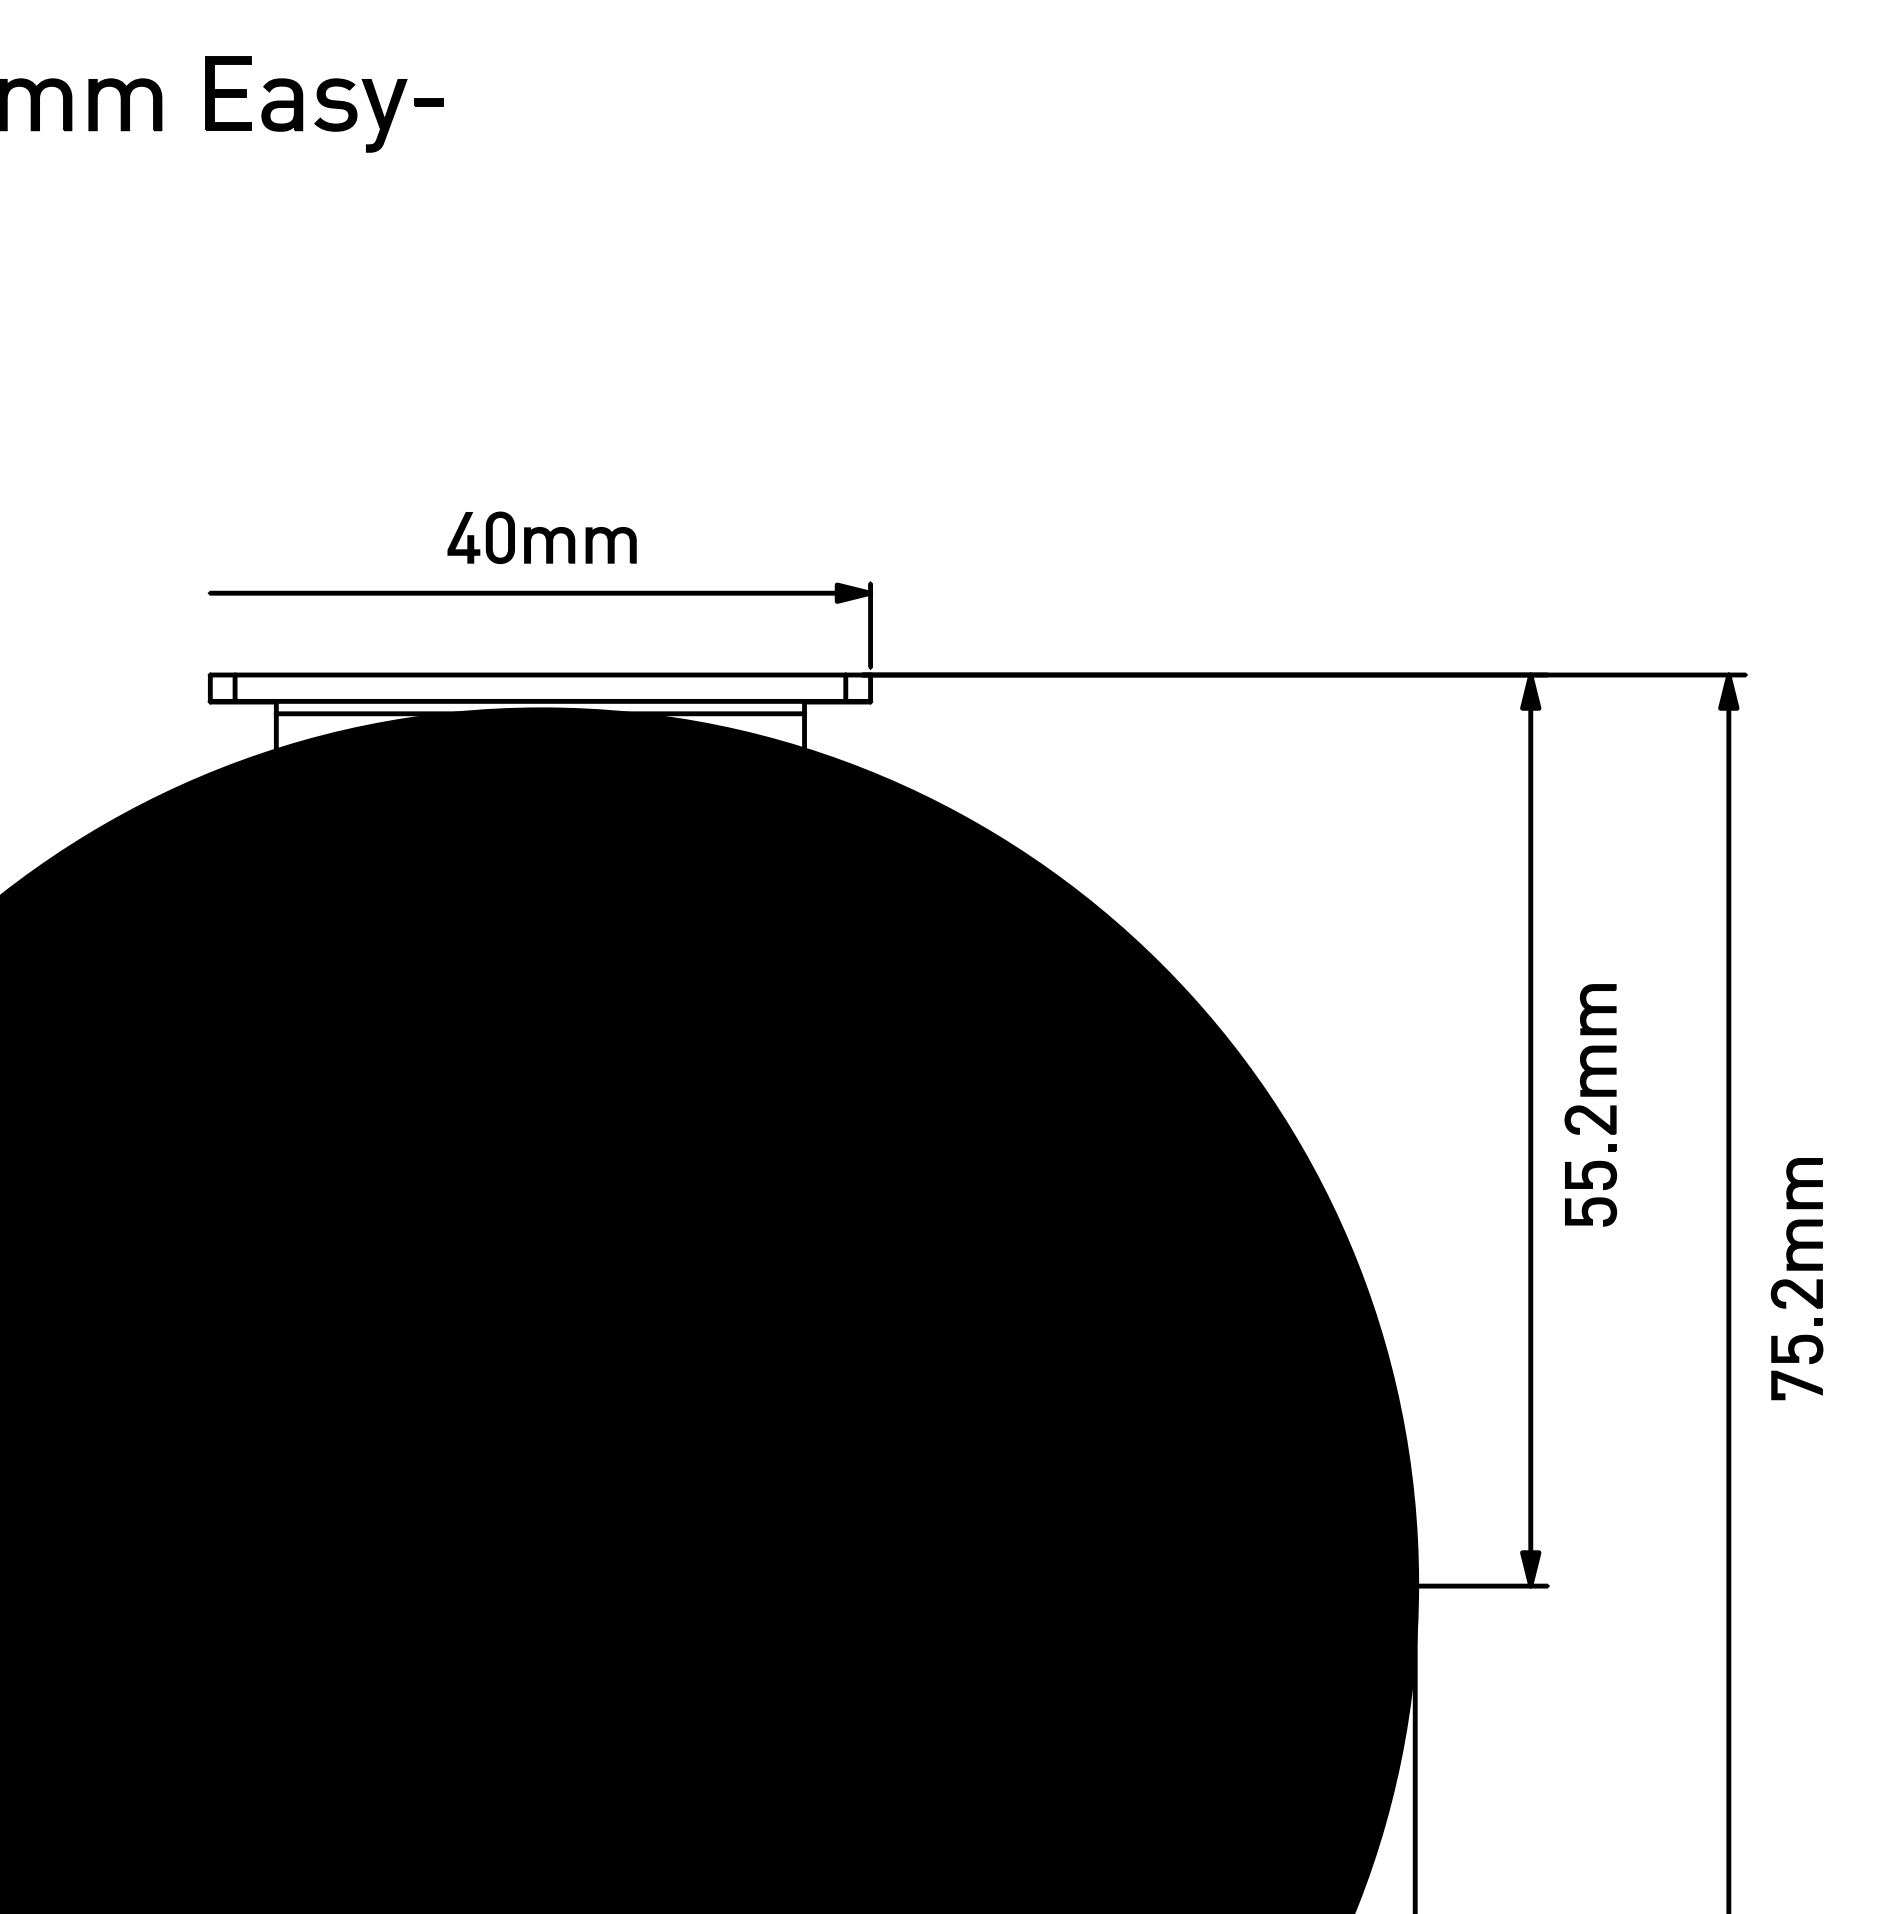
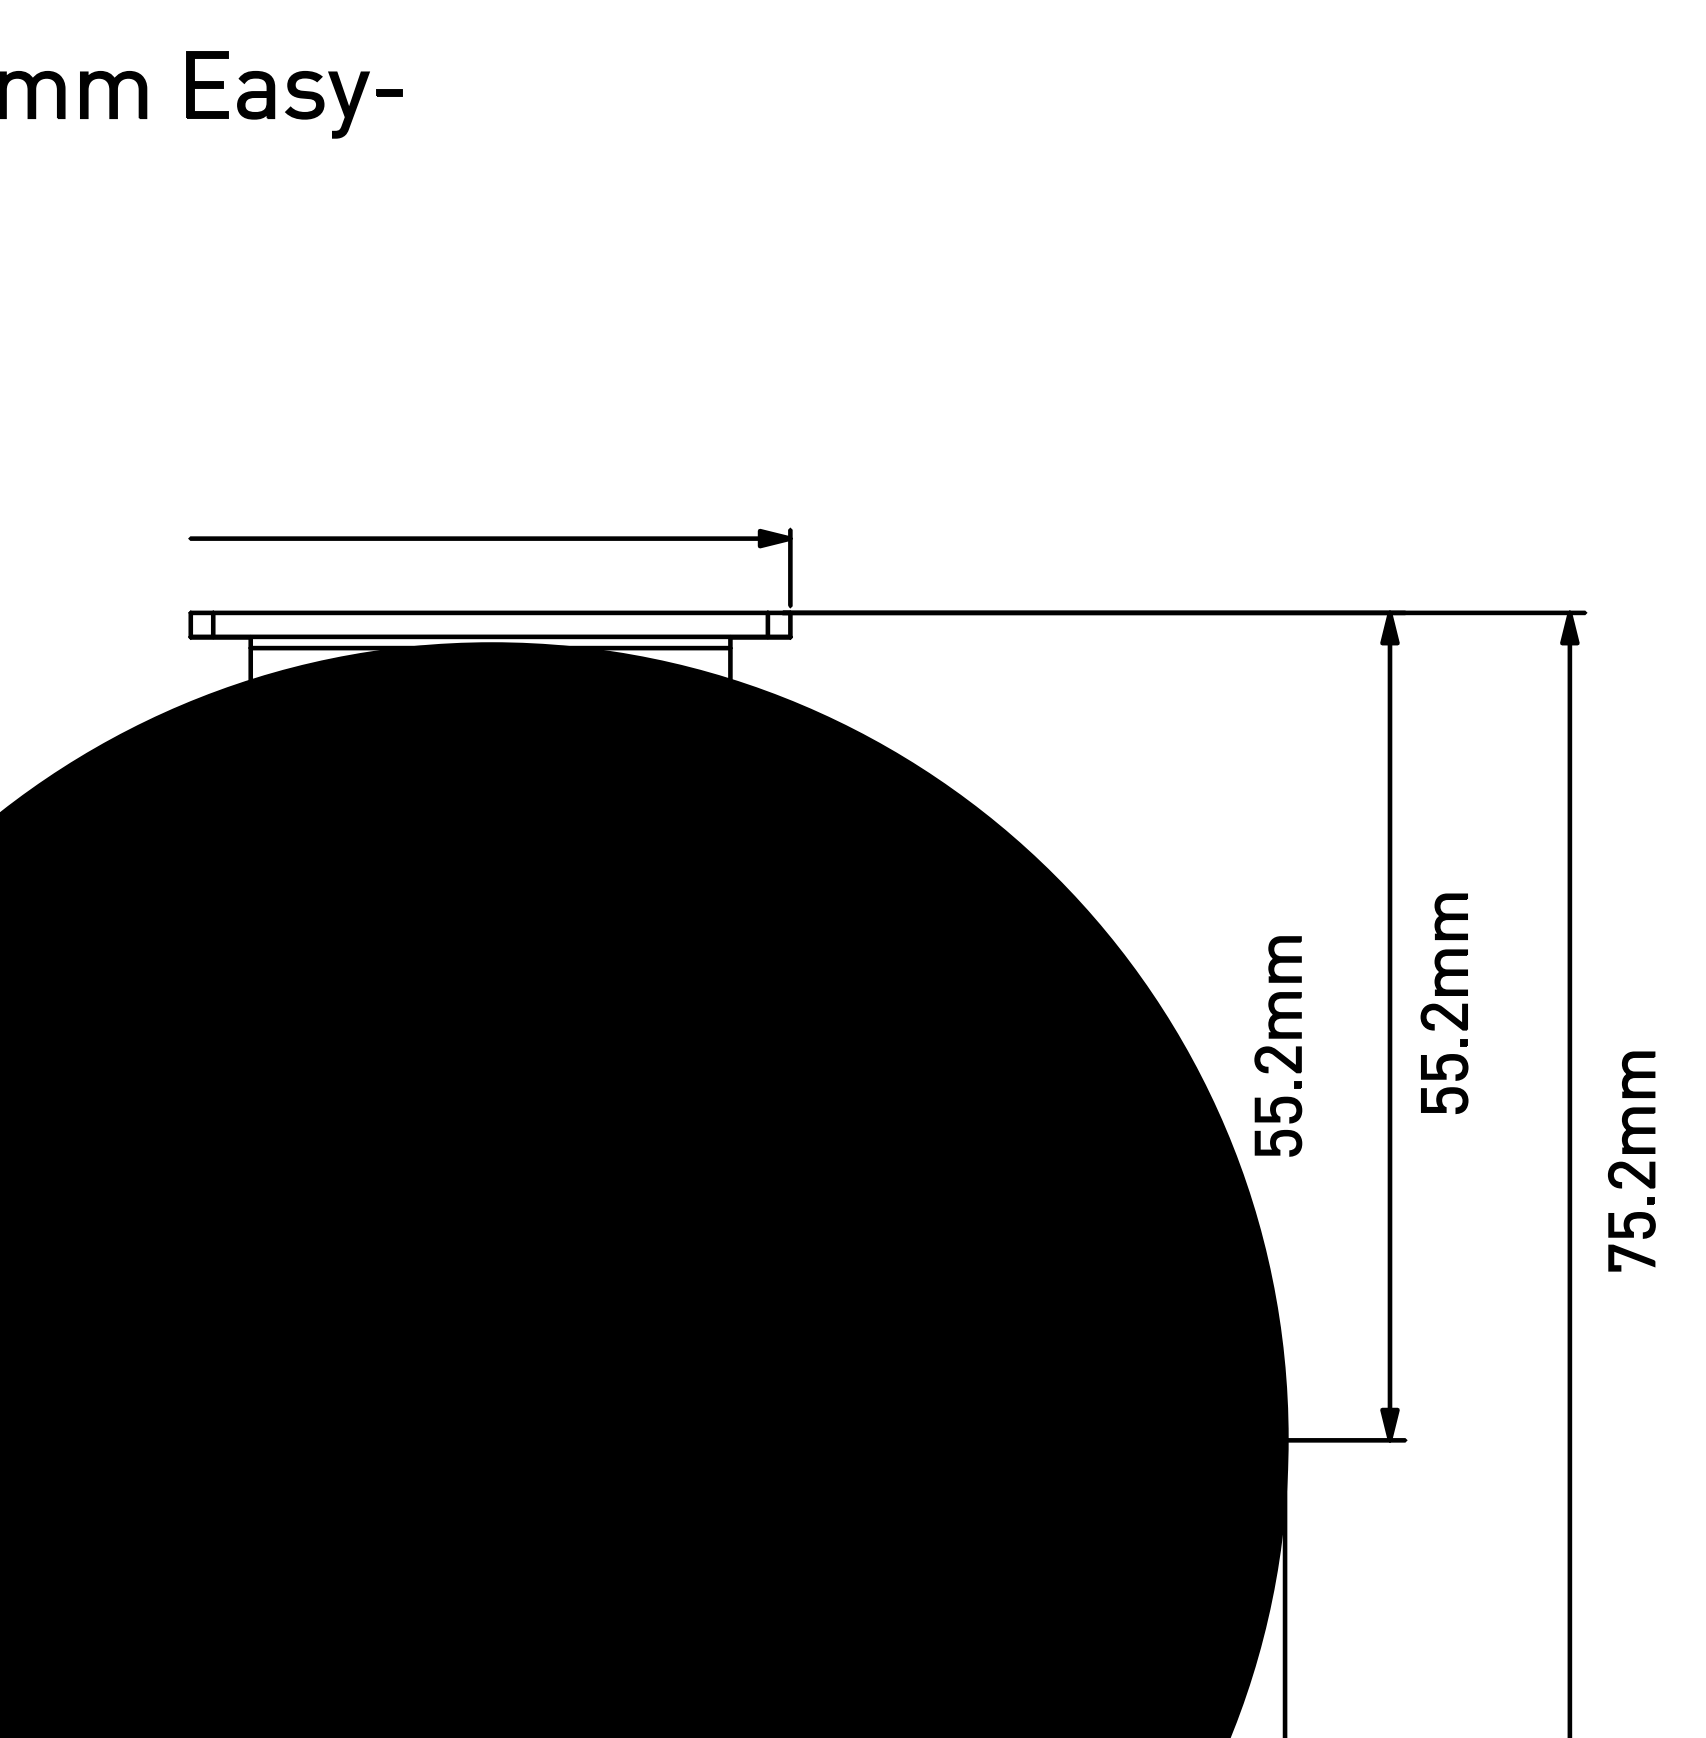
part: (541, 537) -> (491, 488), removed
part: (1407, 1152) -> (1278, 1046), added

